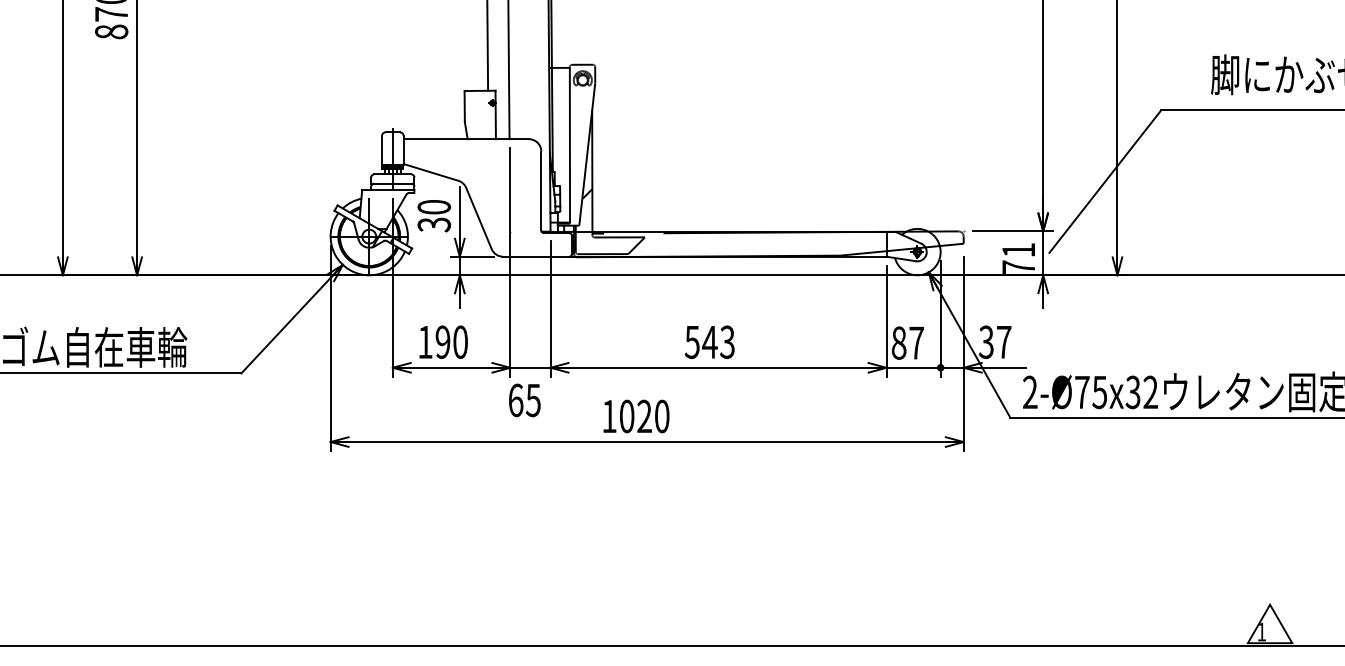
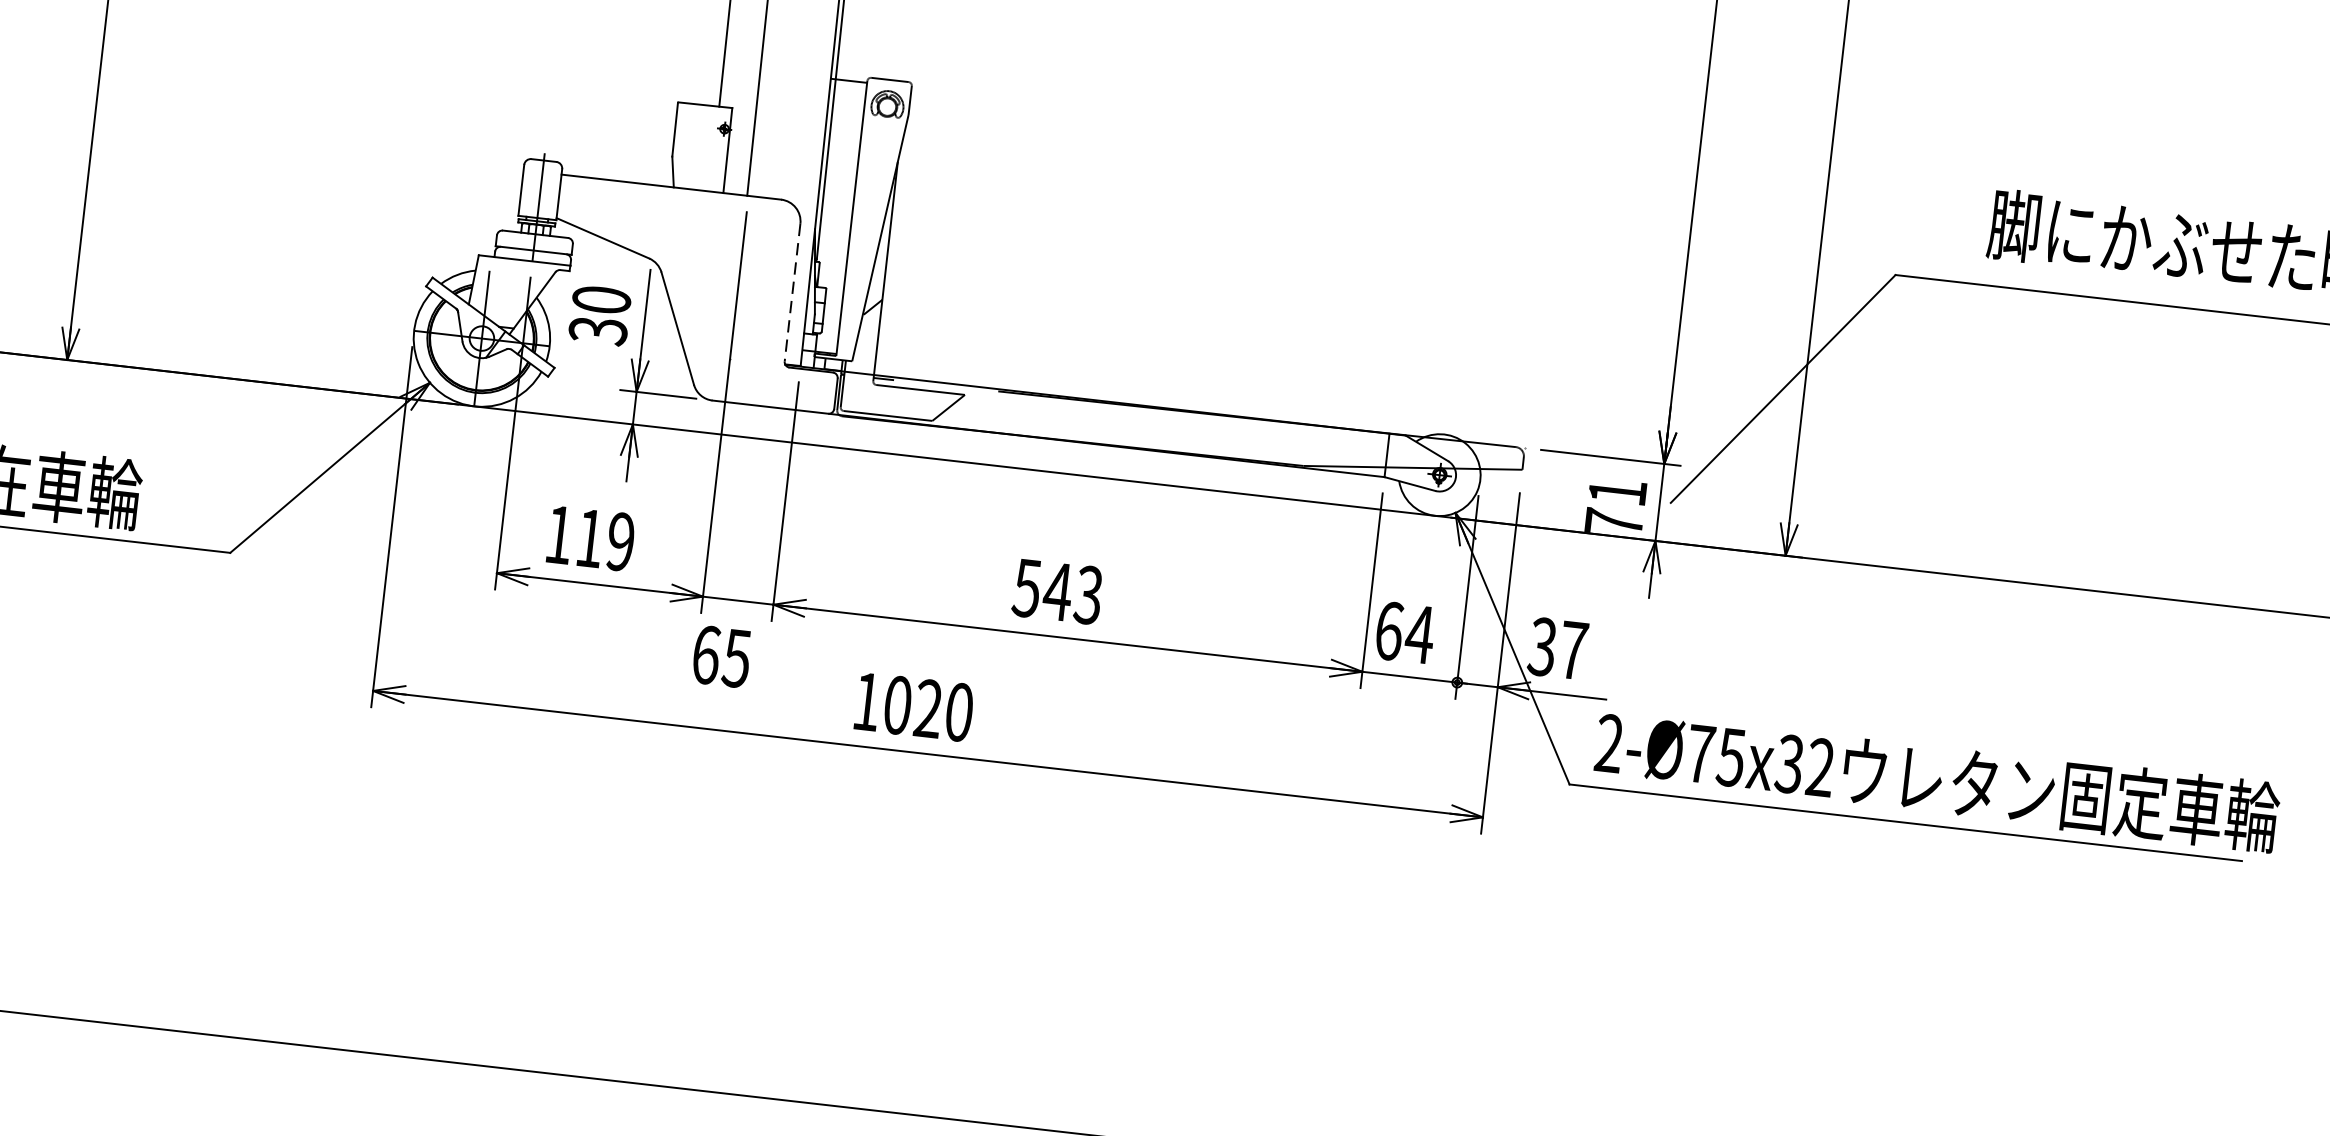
line: (541, 191) -> (792, 293), solid -> dashed
text: (451, 341) -> (605, 538), 190 -> 119
text: (907, 342) -> (1404, 631), 87 -> 64

